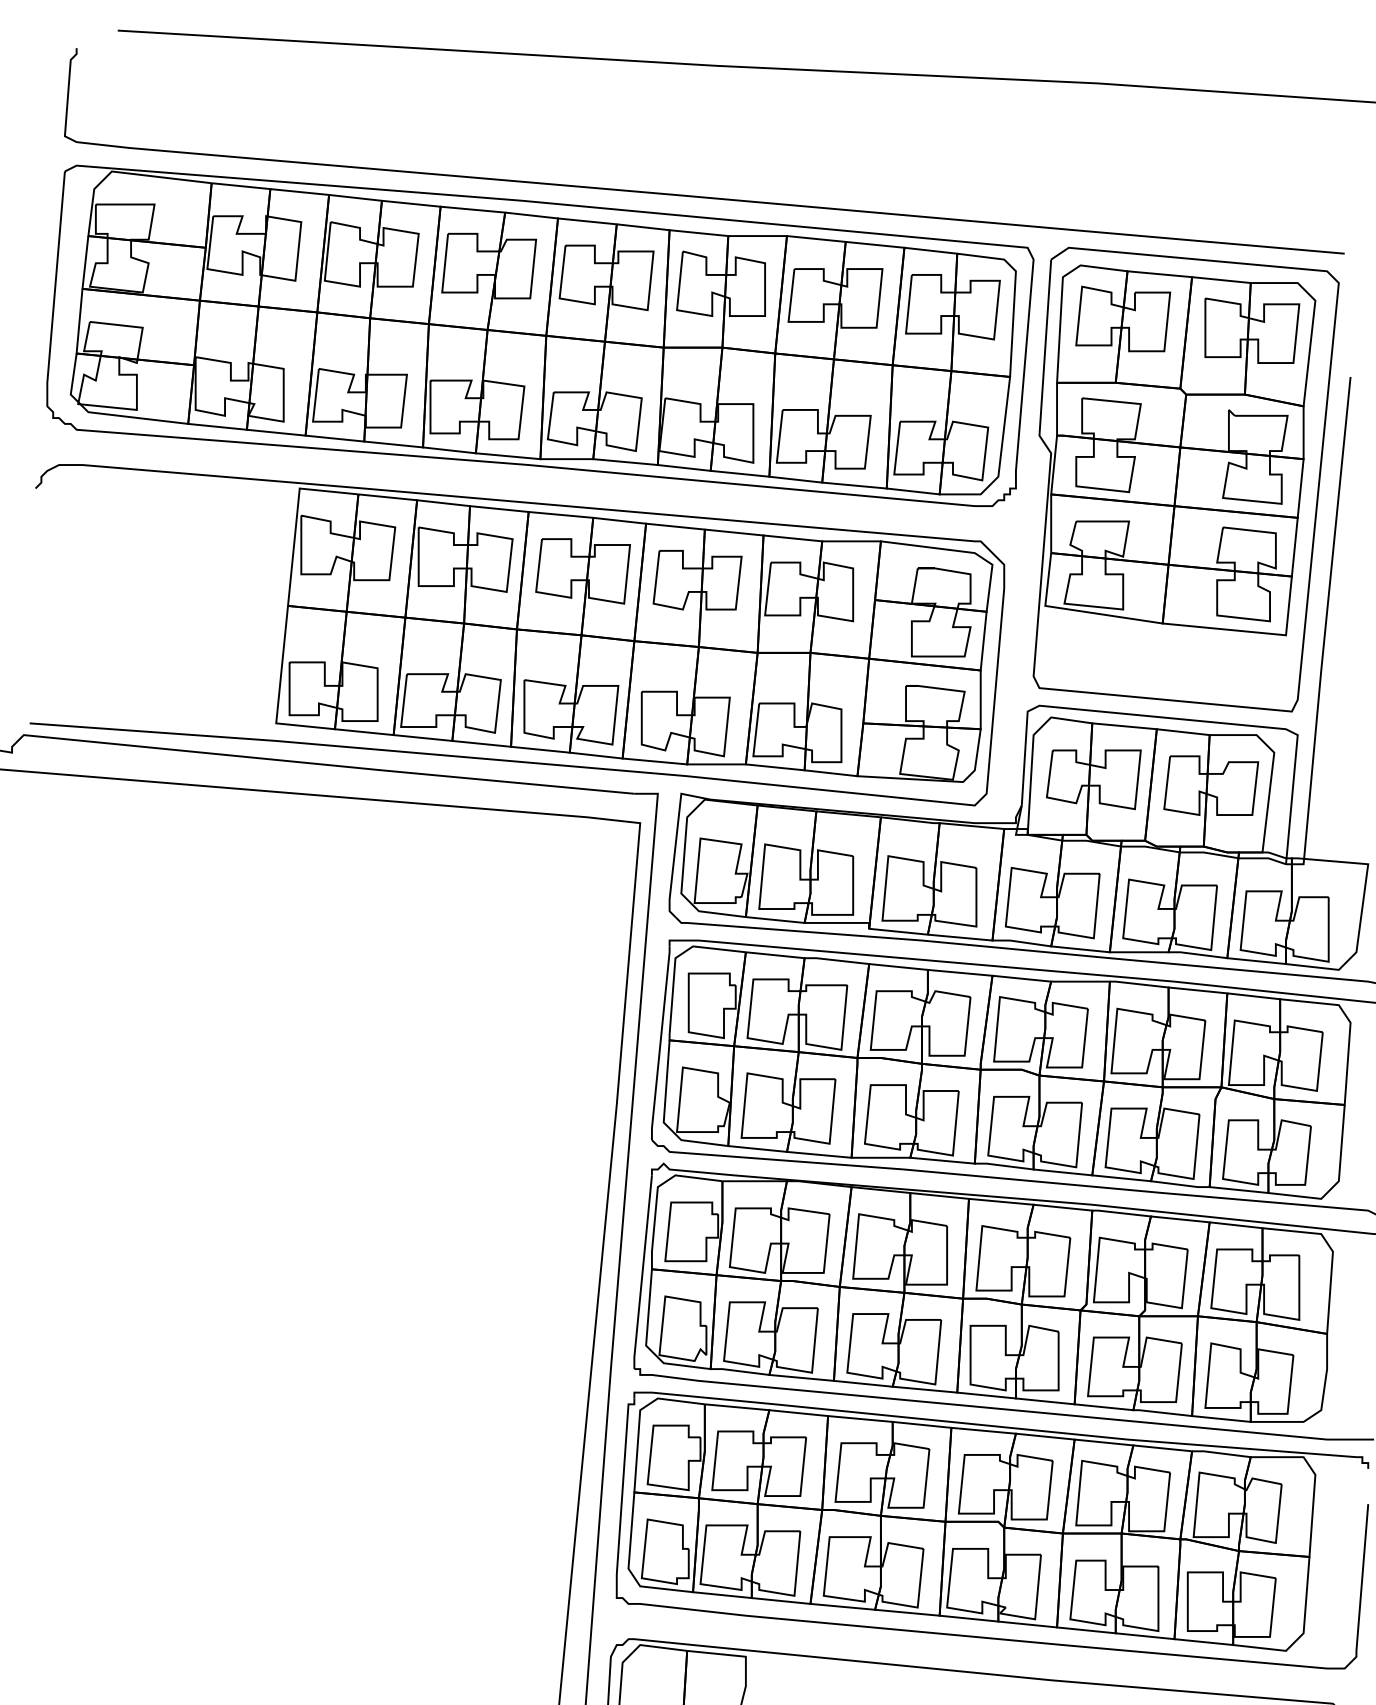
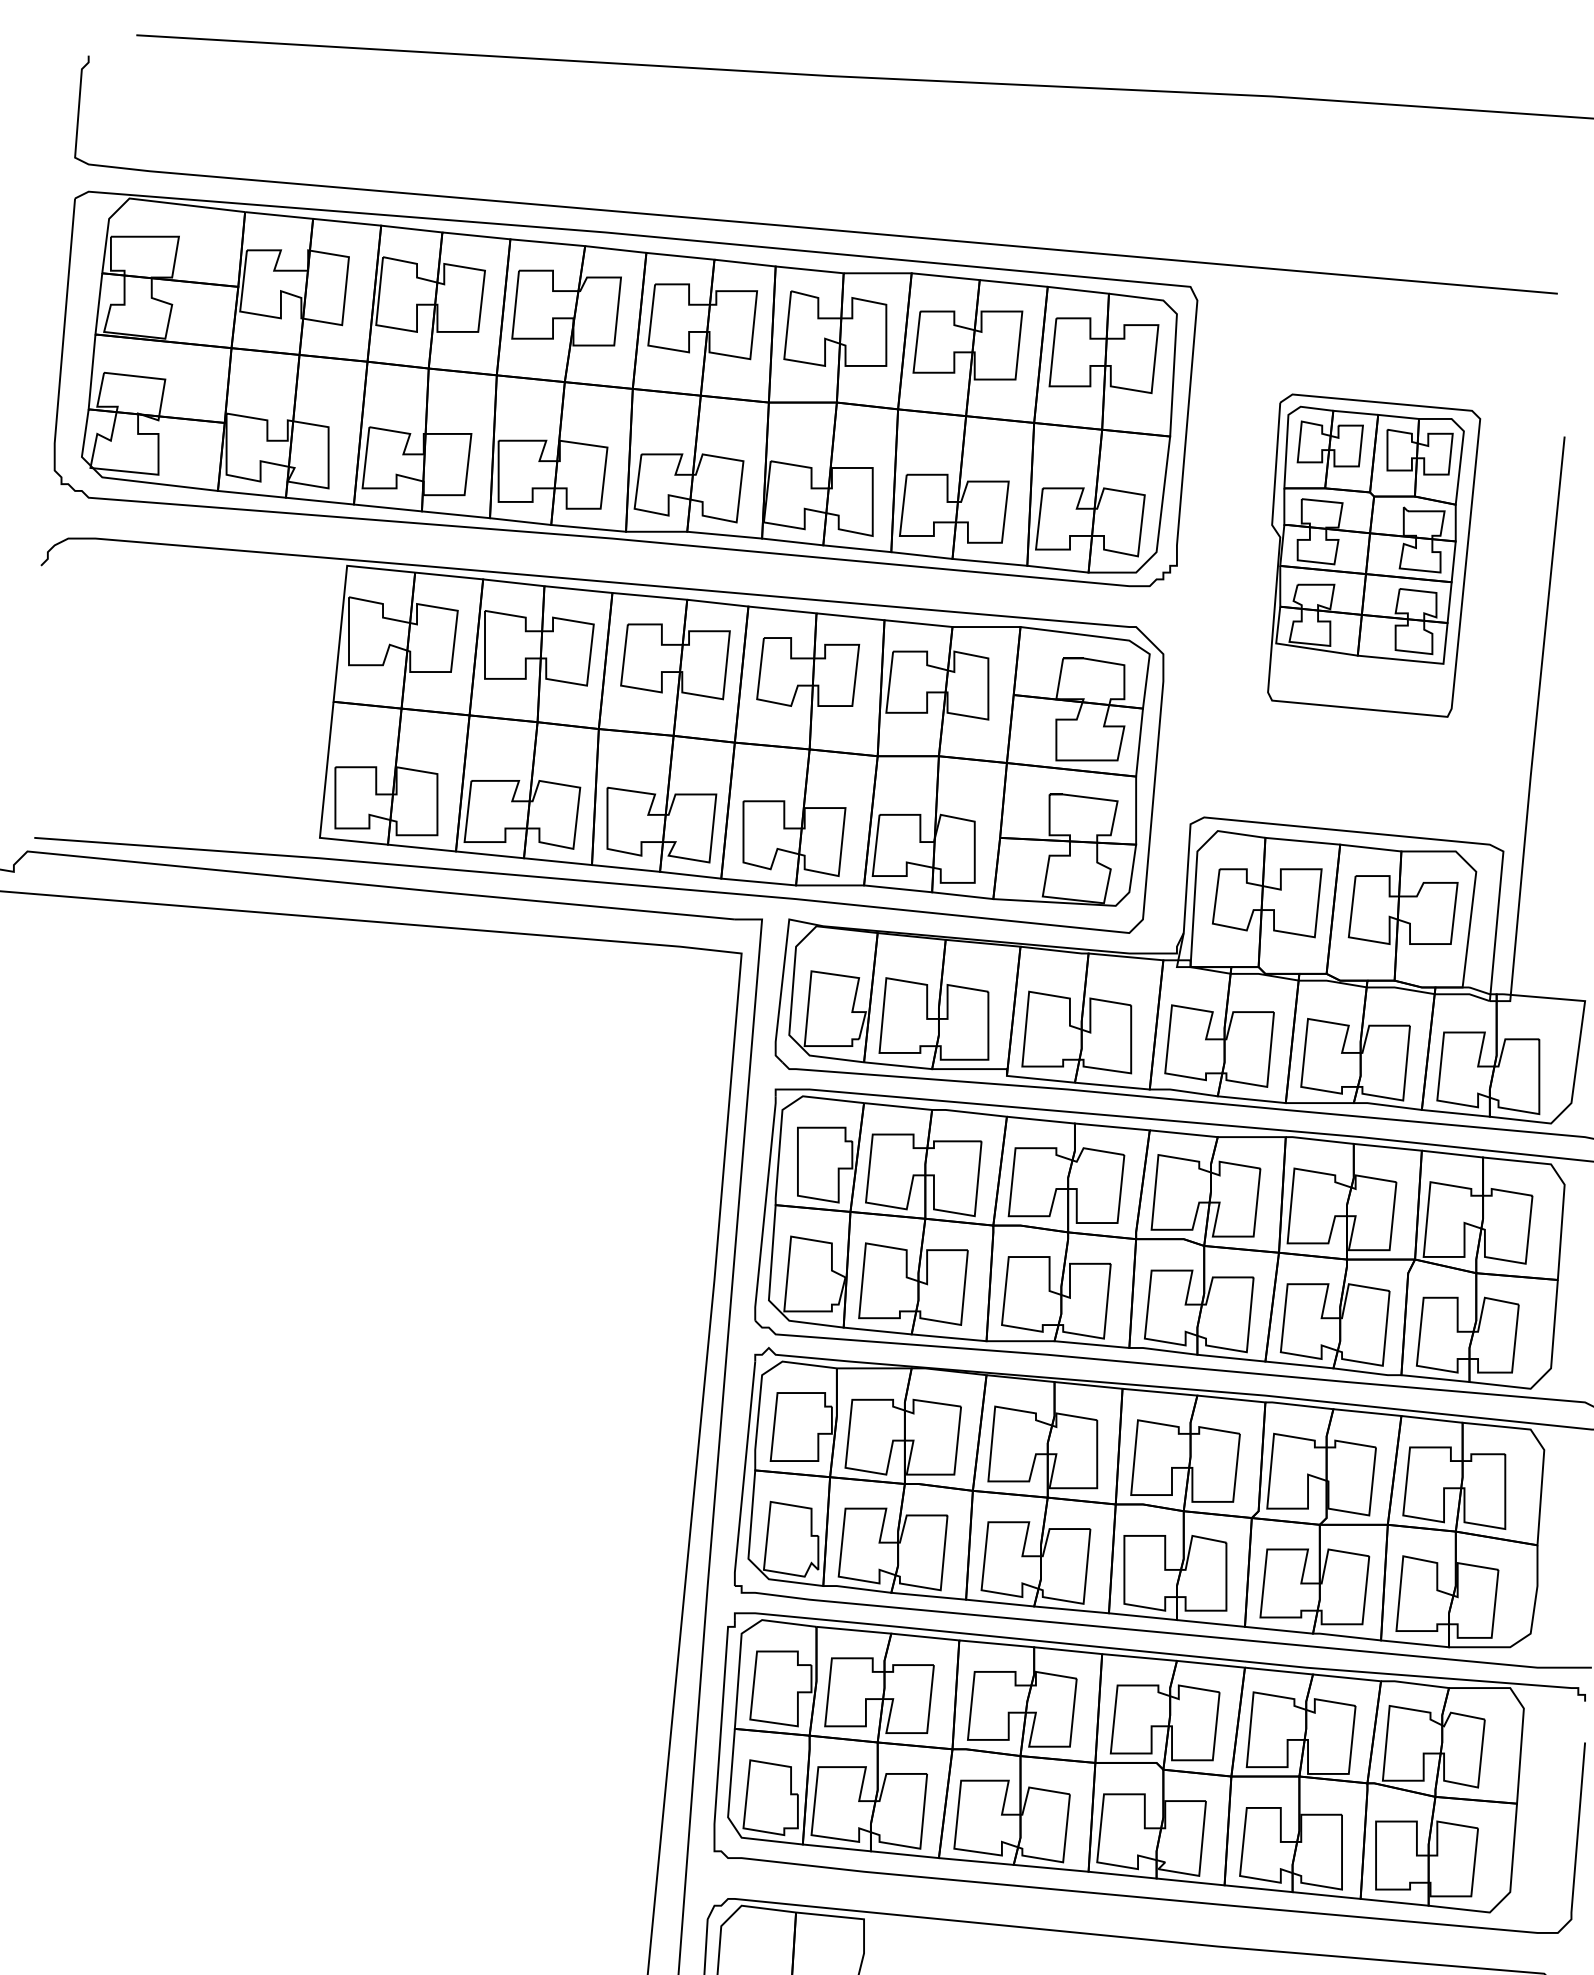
part: (1185, 479) -> (1373, 555), size x0.6

